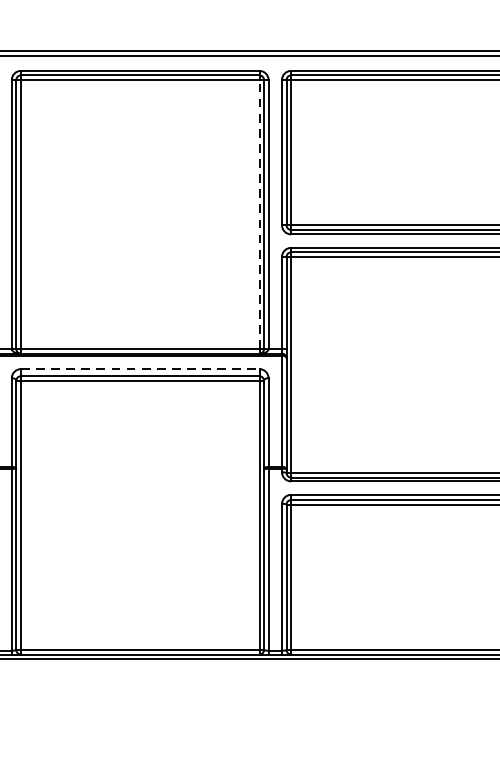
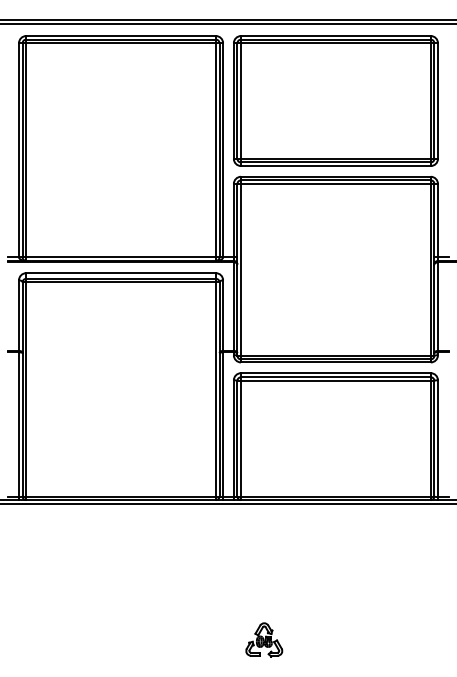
line: (258, 213) -> (215, 149), dashed -> solid
line: (140, 369) -> (121, 273), dashed -> solid

